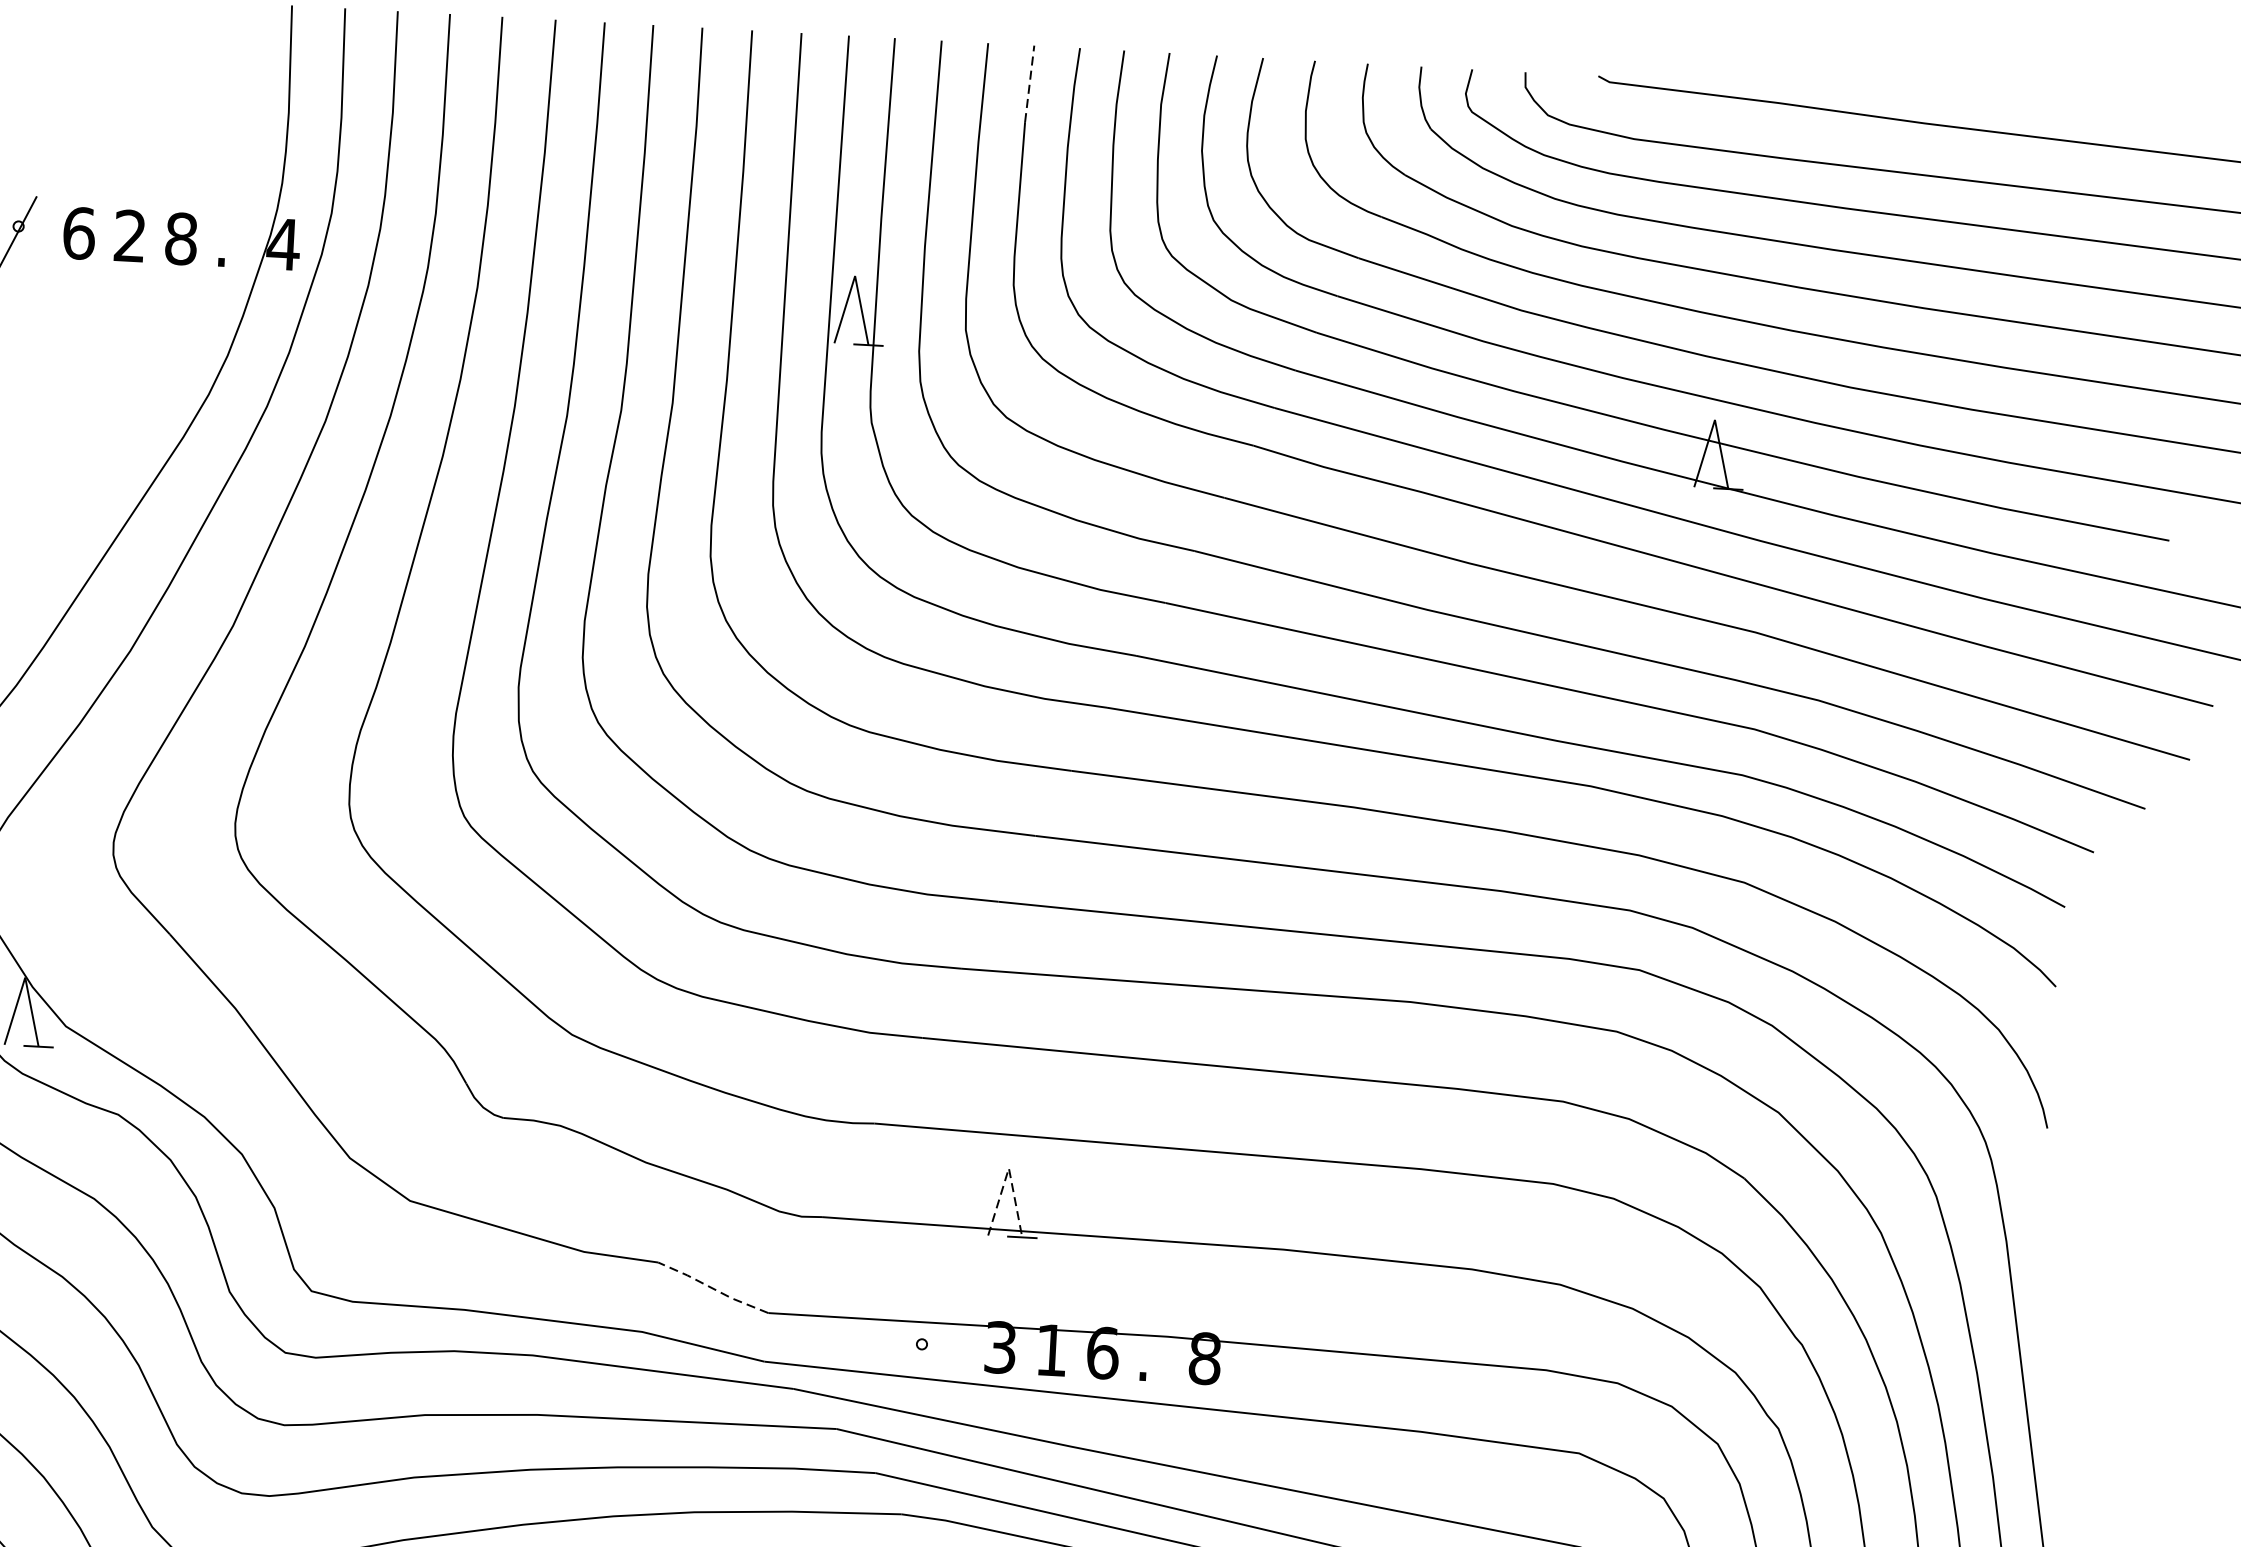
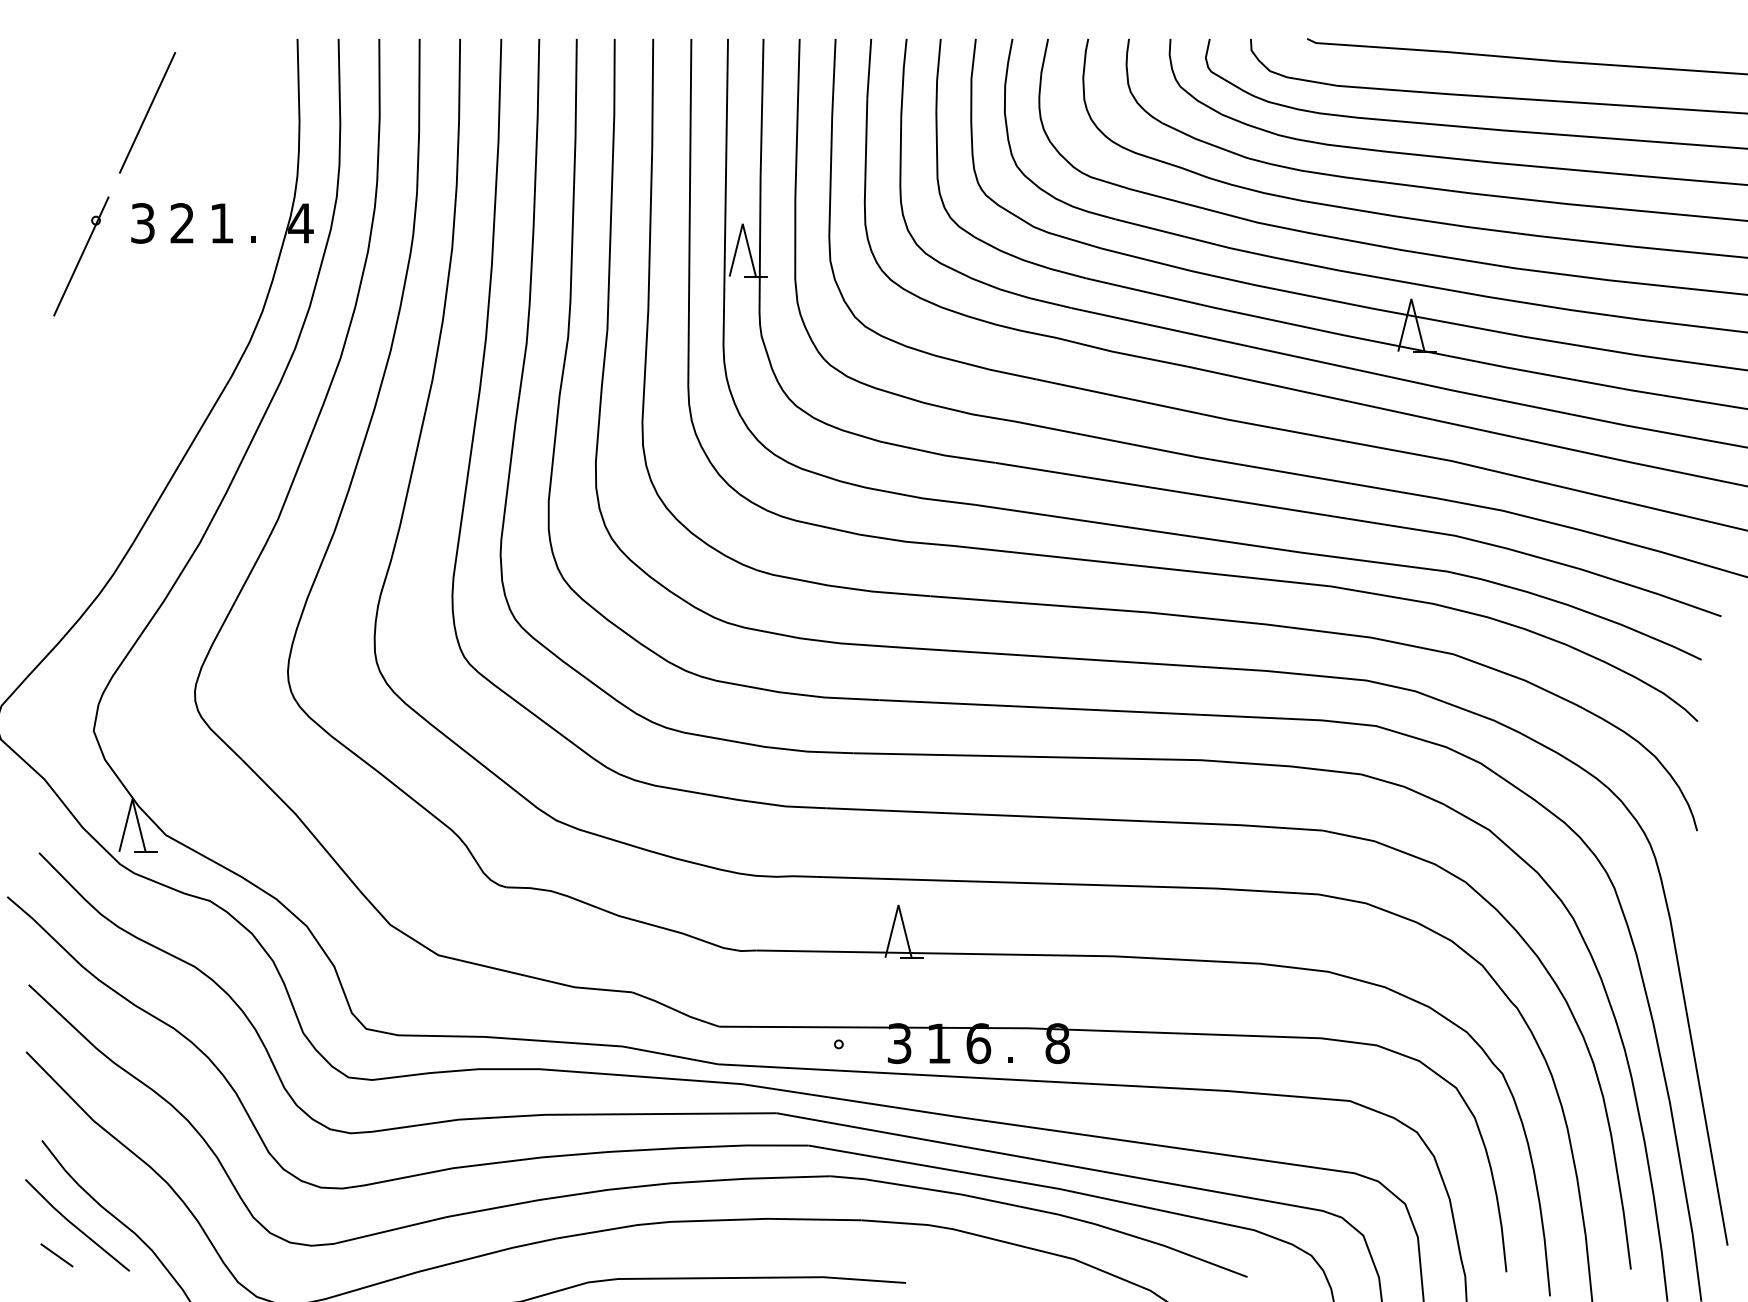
line: (1029, 83) -> (869, 68), dashed -> solid
line: (92, 90) -> (147, 112), added
text: (79, 233) -> (143, 223), 6 -> 3
text: (182, 239) -> (222, 223), 8 -> 1
line: (1008, 1168) -> (898, 905), dashed -> solid
line: (713, 1287) -> (675, 1009), dashed -> solid

